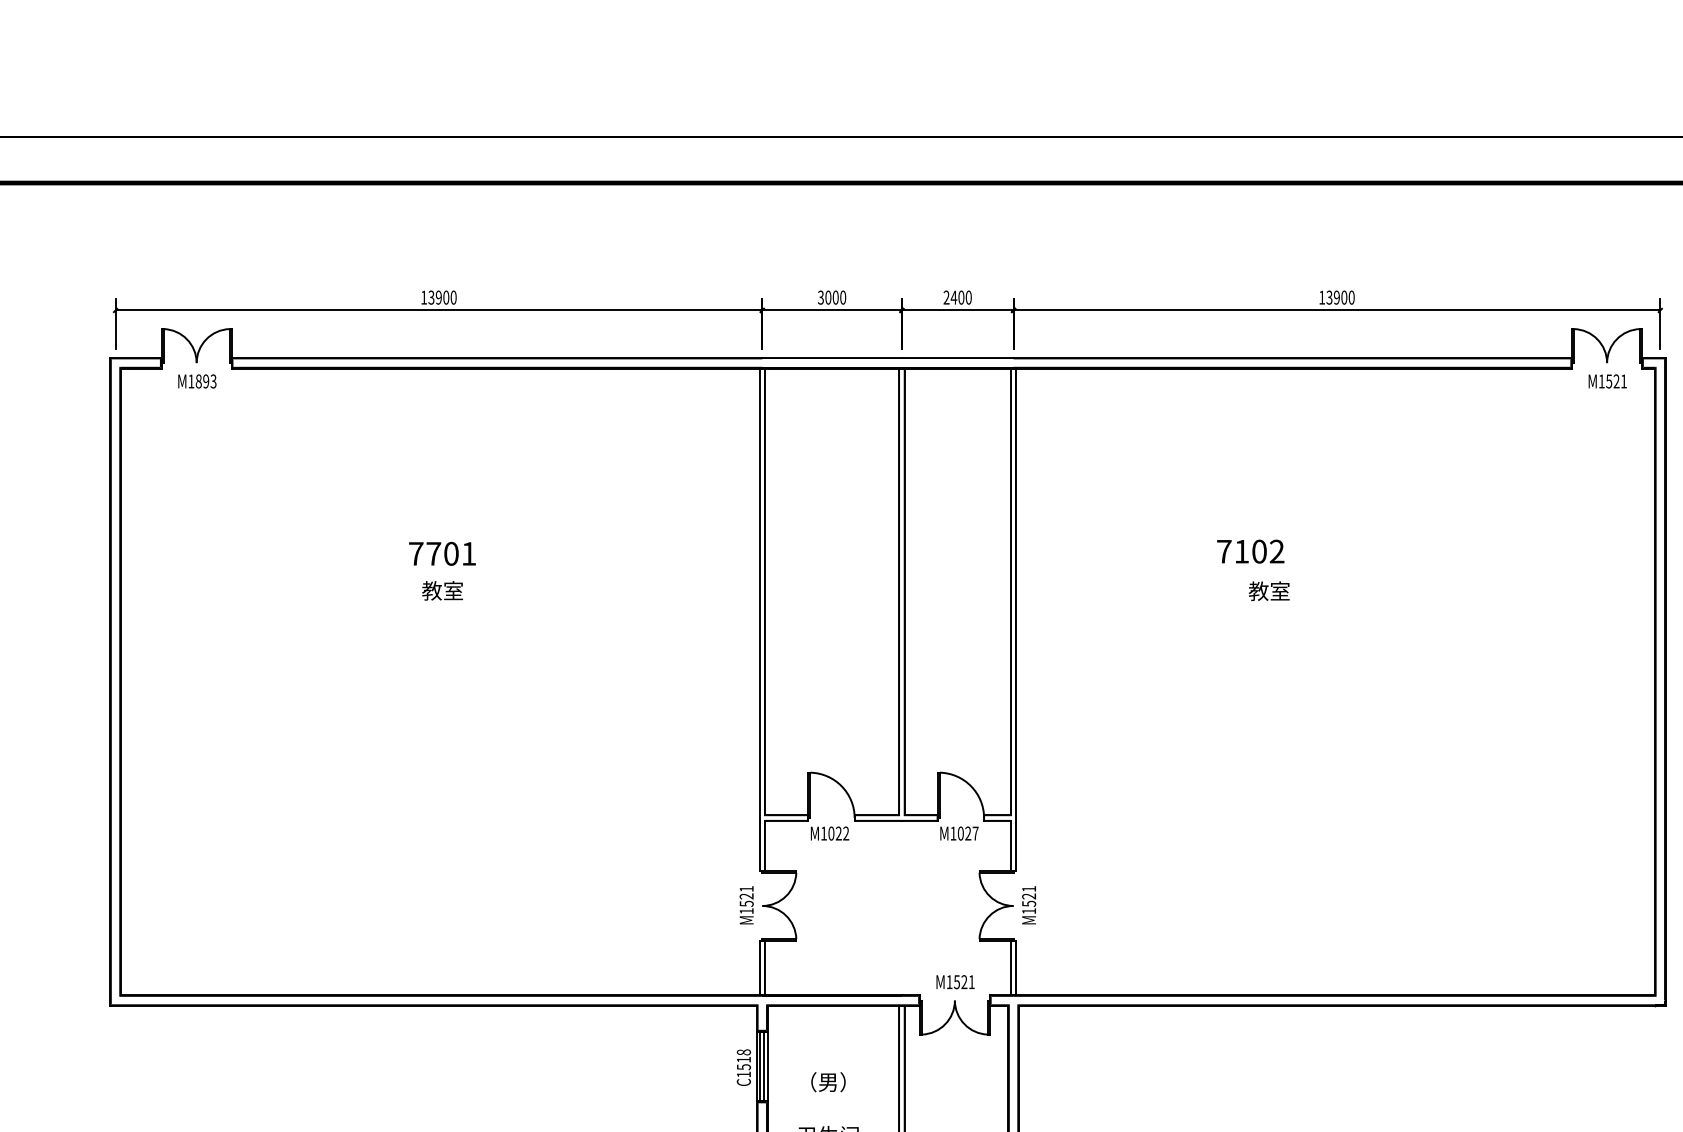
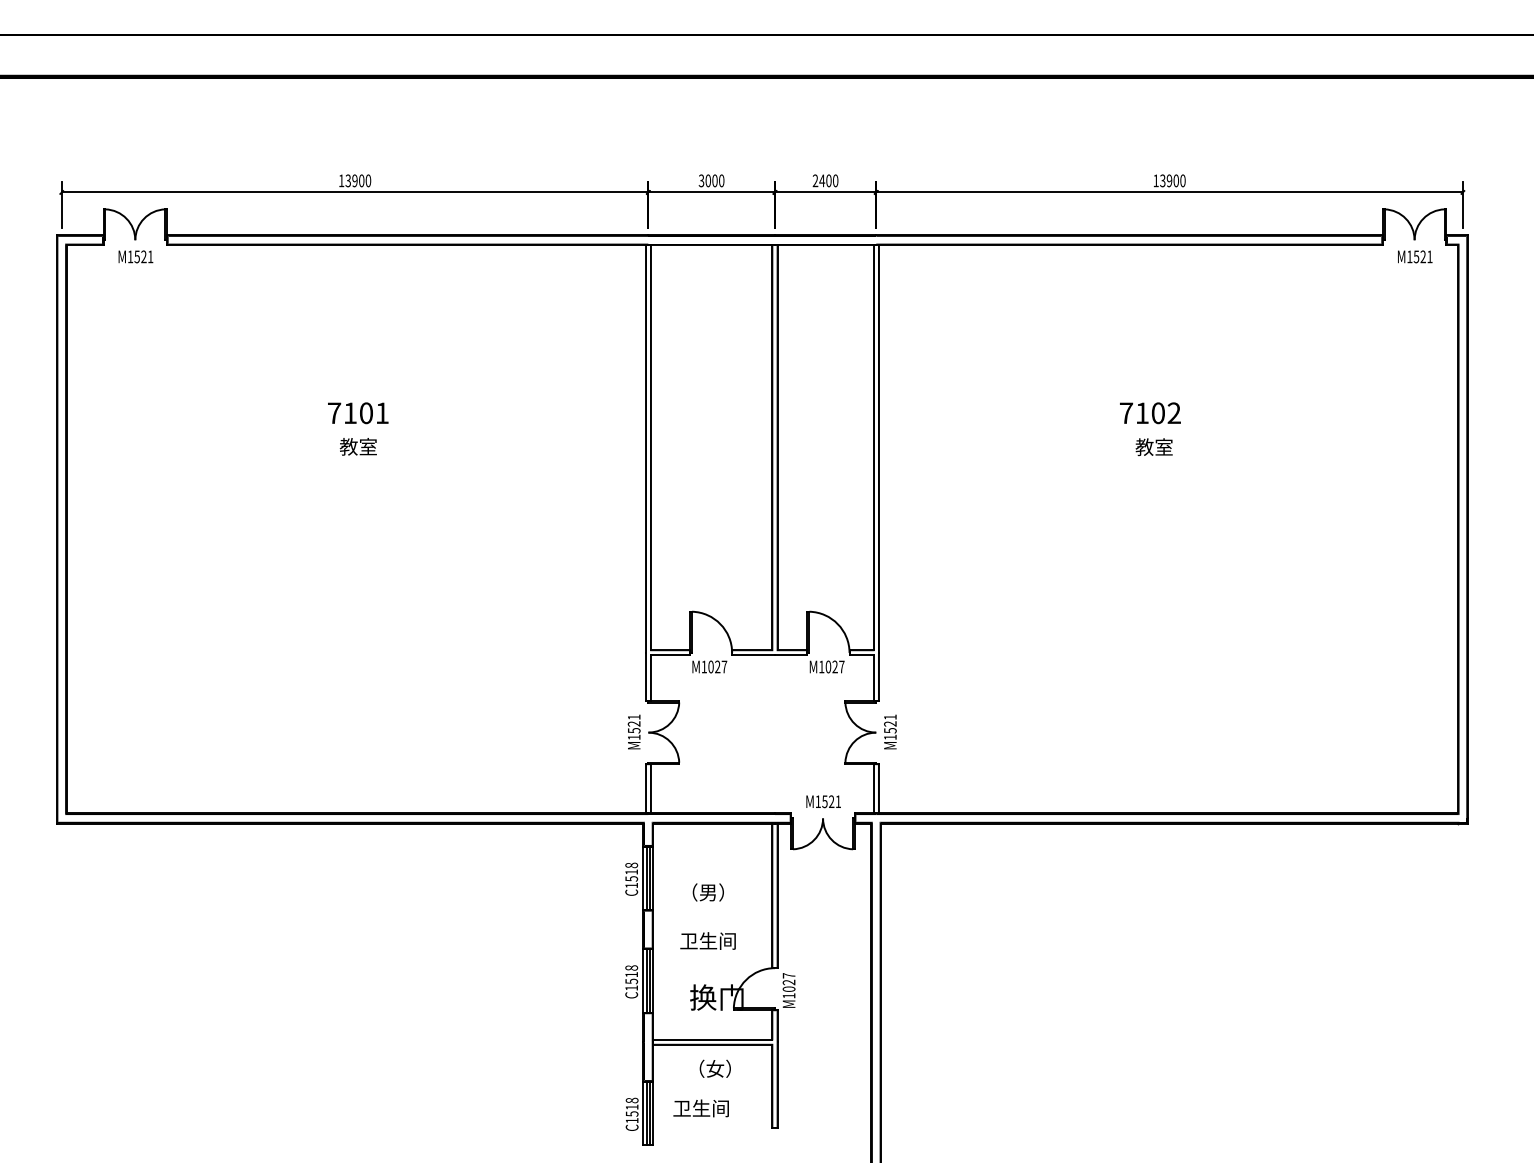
text: (205, 381) -> (143, 256), M1893 -> M1521
text: (1250, 551) -> (1150, 413), moved
text: (433, 553) -> (350, 412), 7701 -> 7101
text: (1268, 591) -> (1153, 447), moved
text: (846, 833) -> (724, 666), M1022 -> M1027

